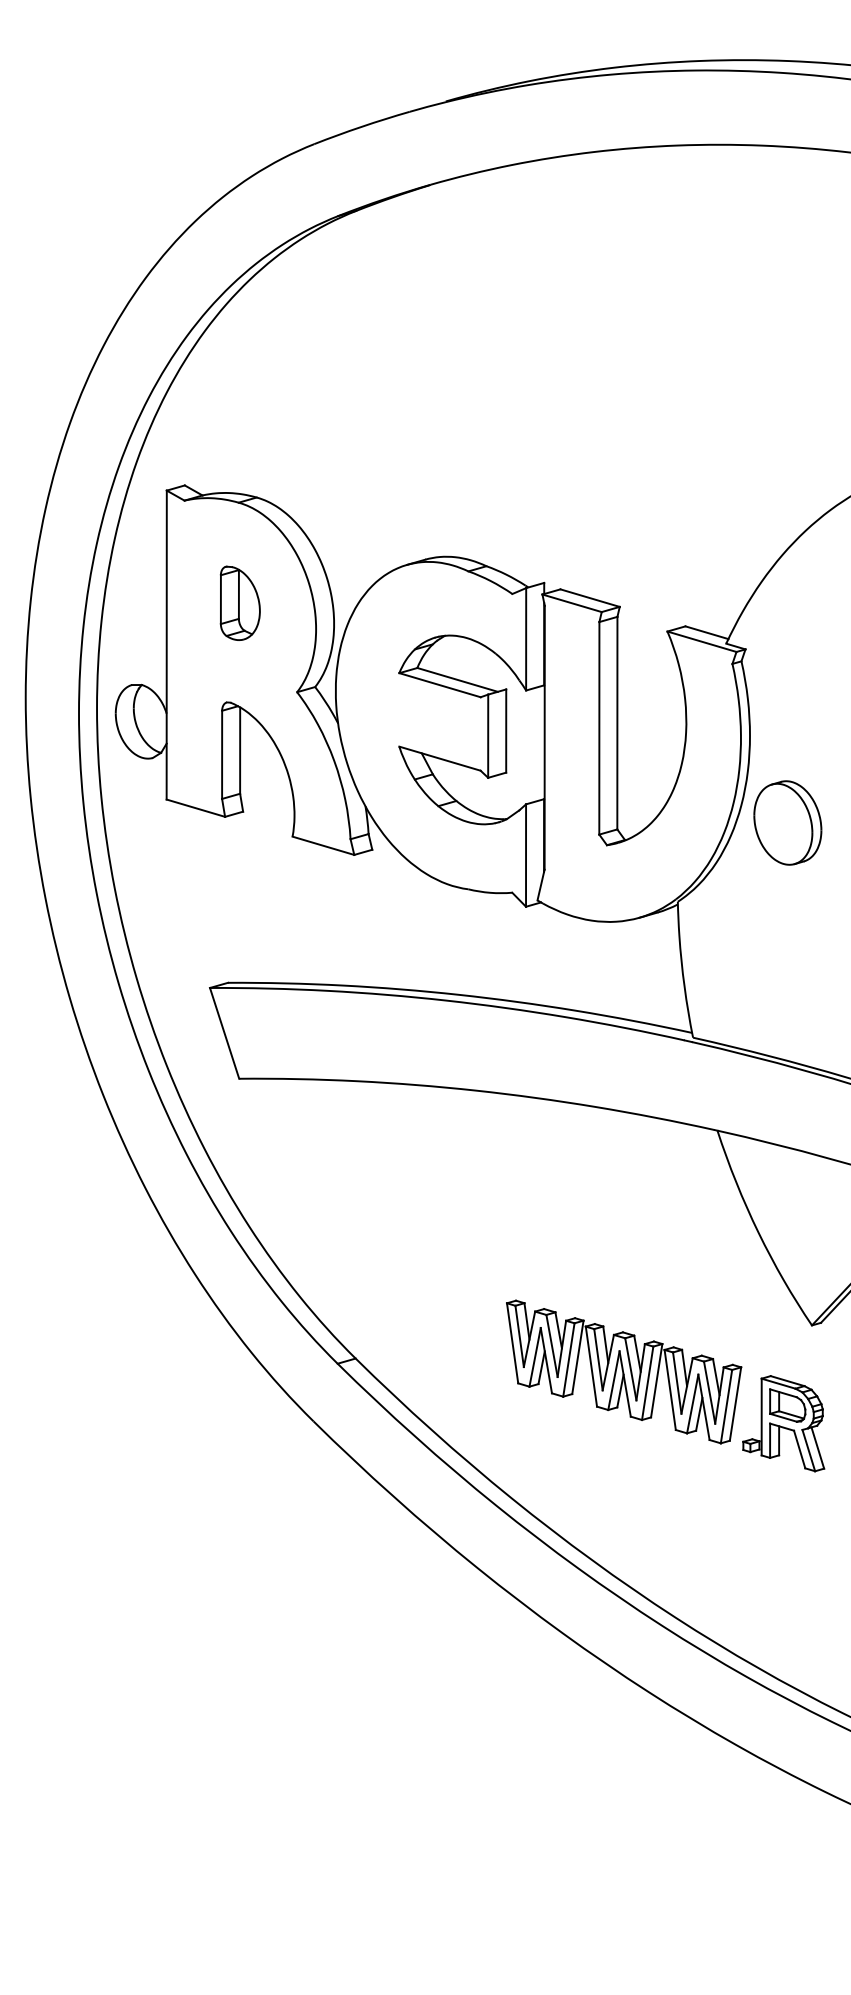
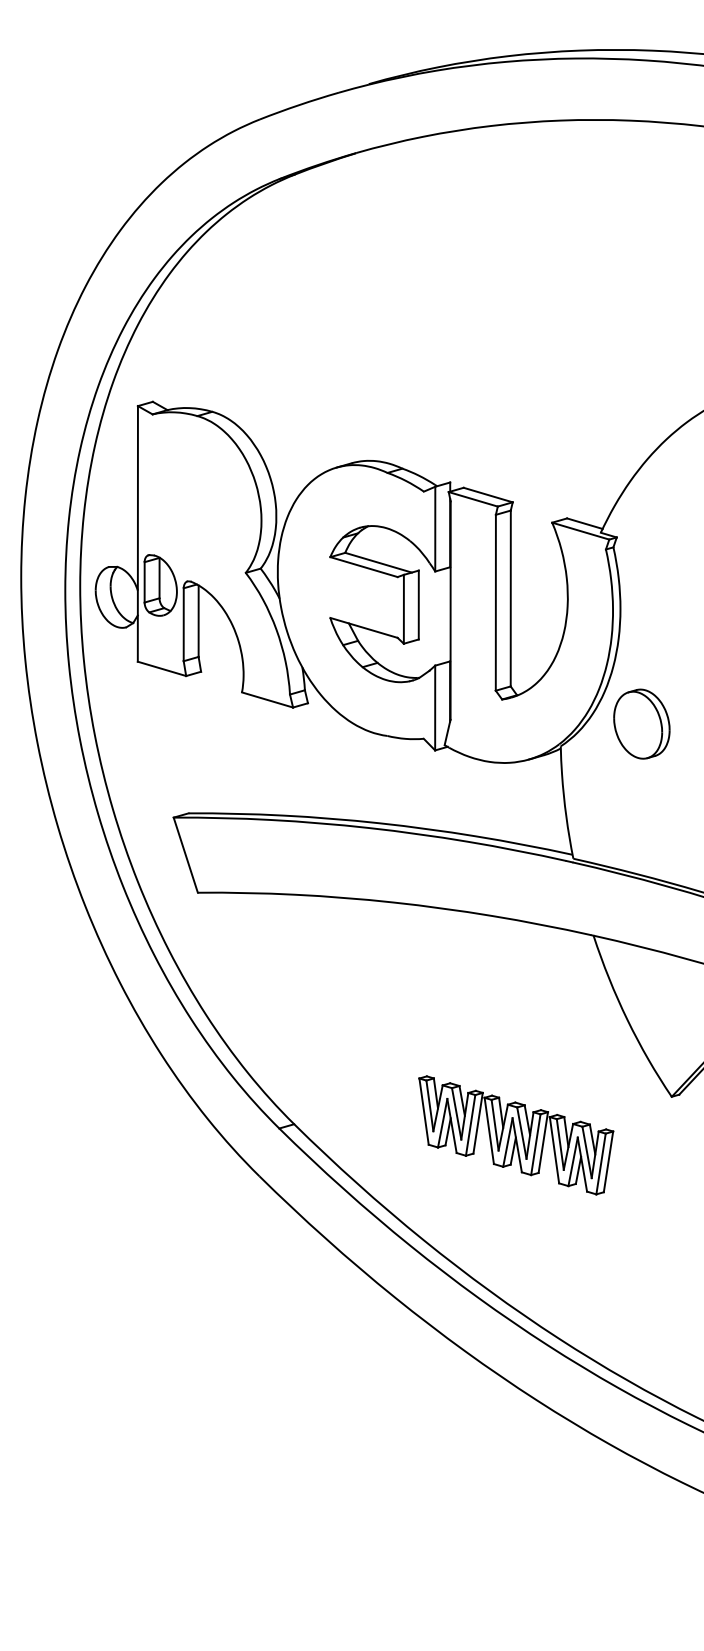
part: (239, 602) -> (160, 584), moved
part: (787, 822) -> (641, 723), moved
part: (783, 1423) -> (648, 1177), removed

